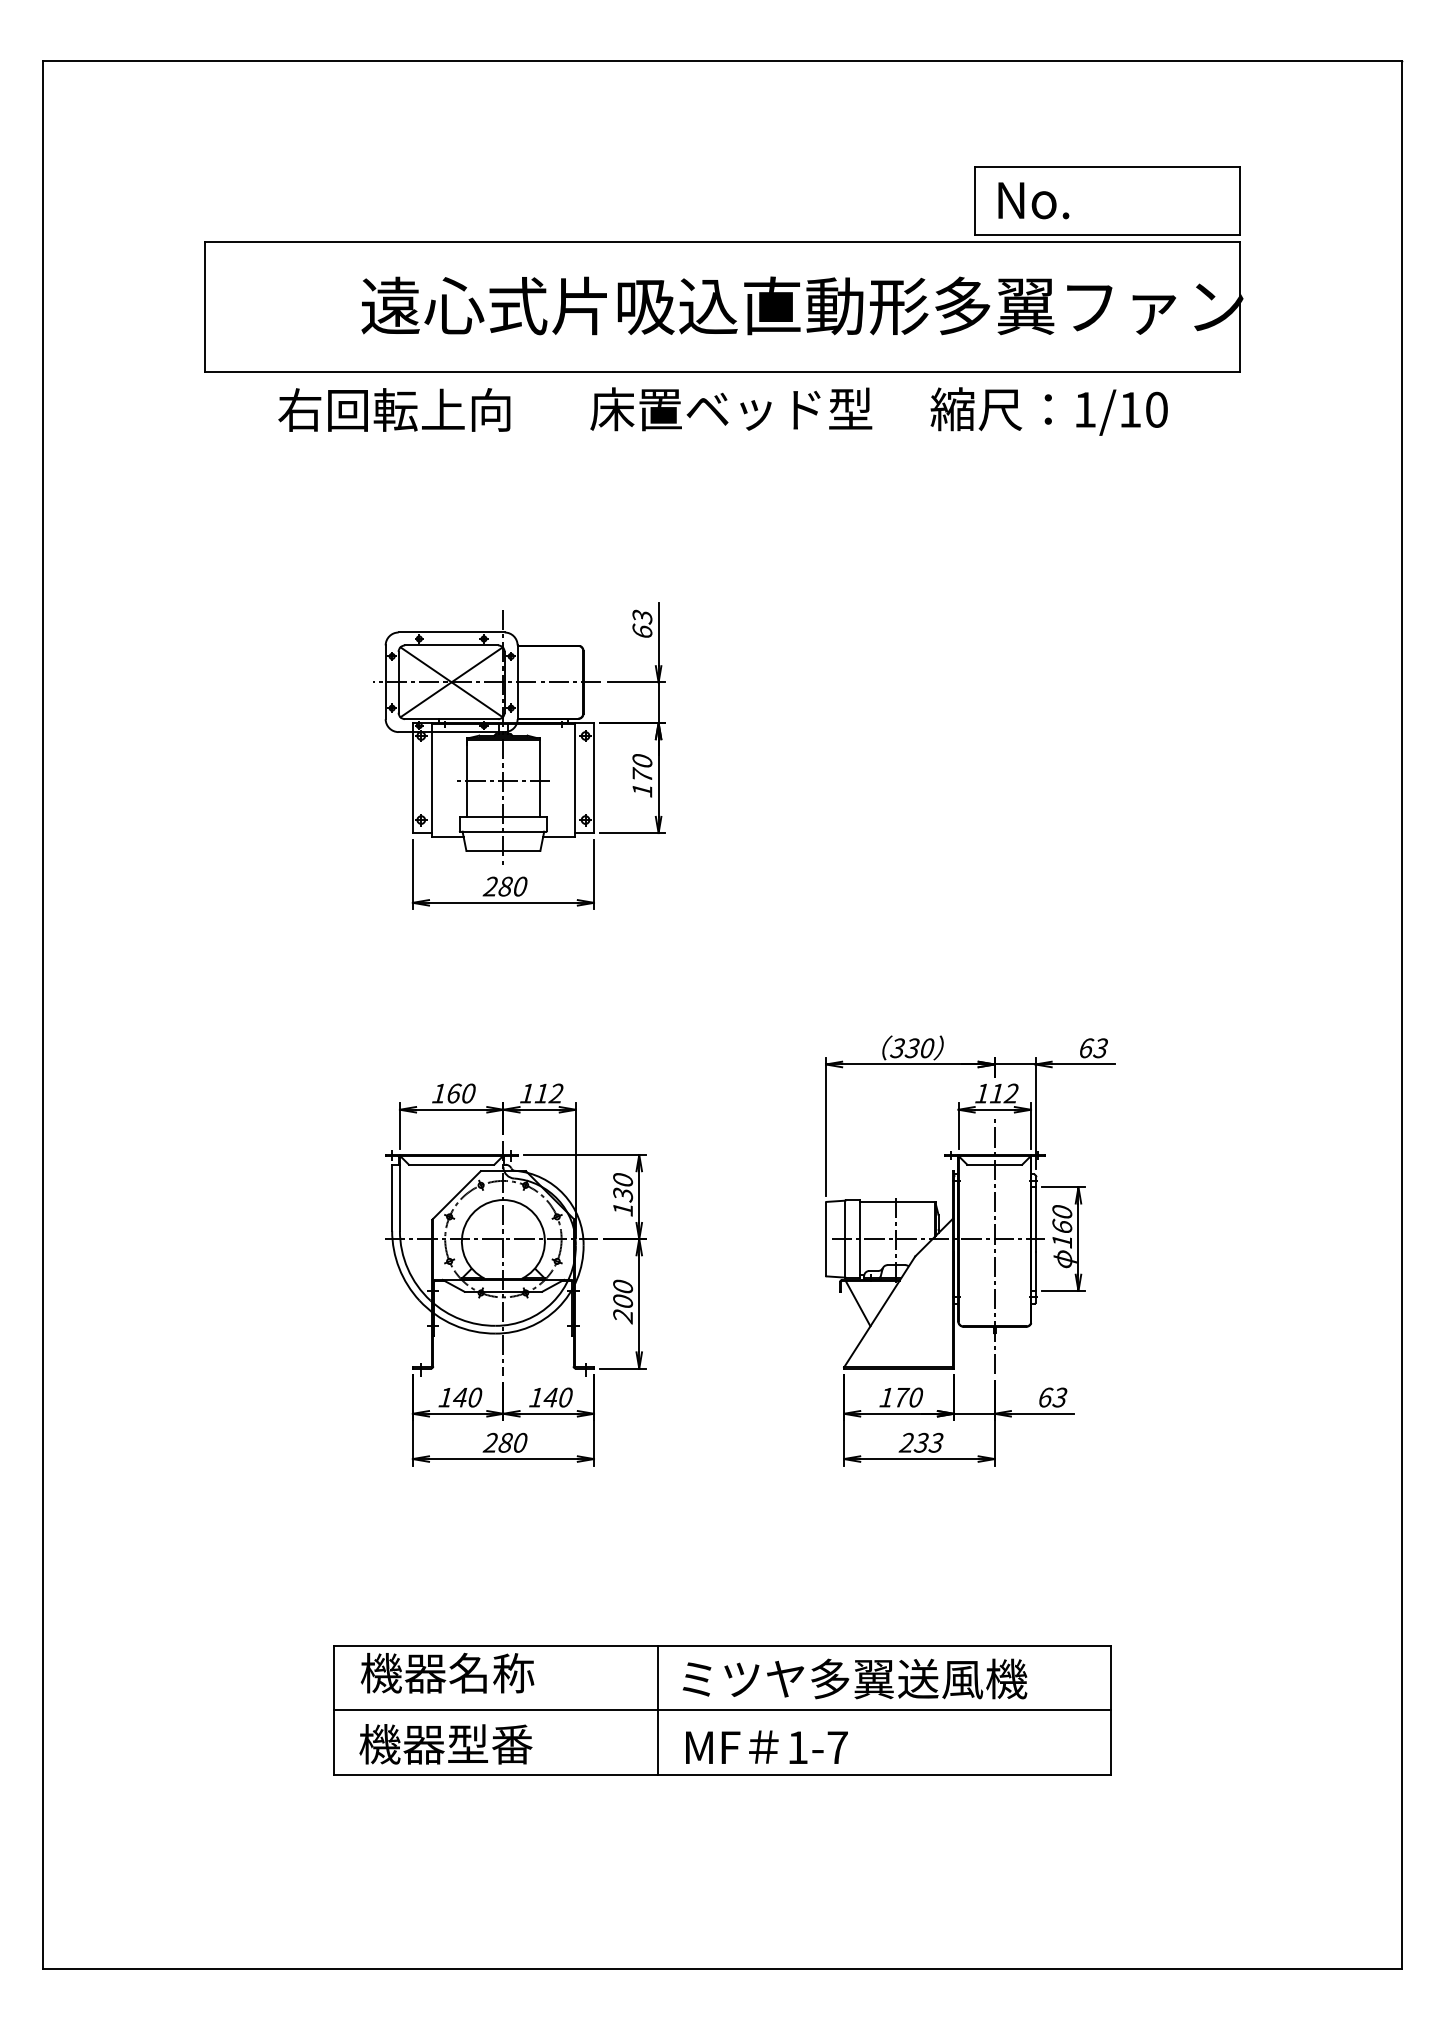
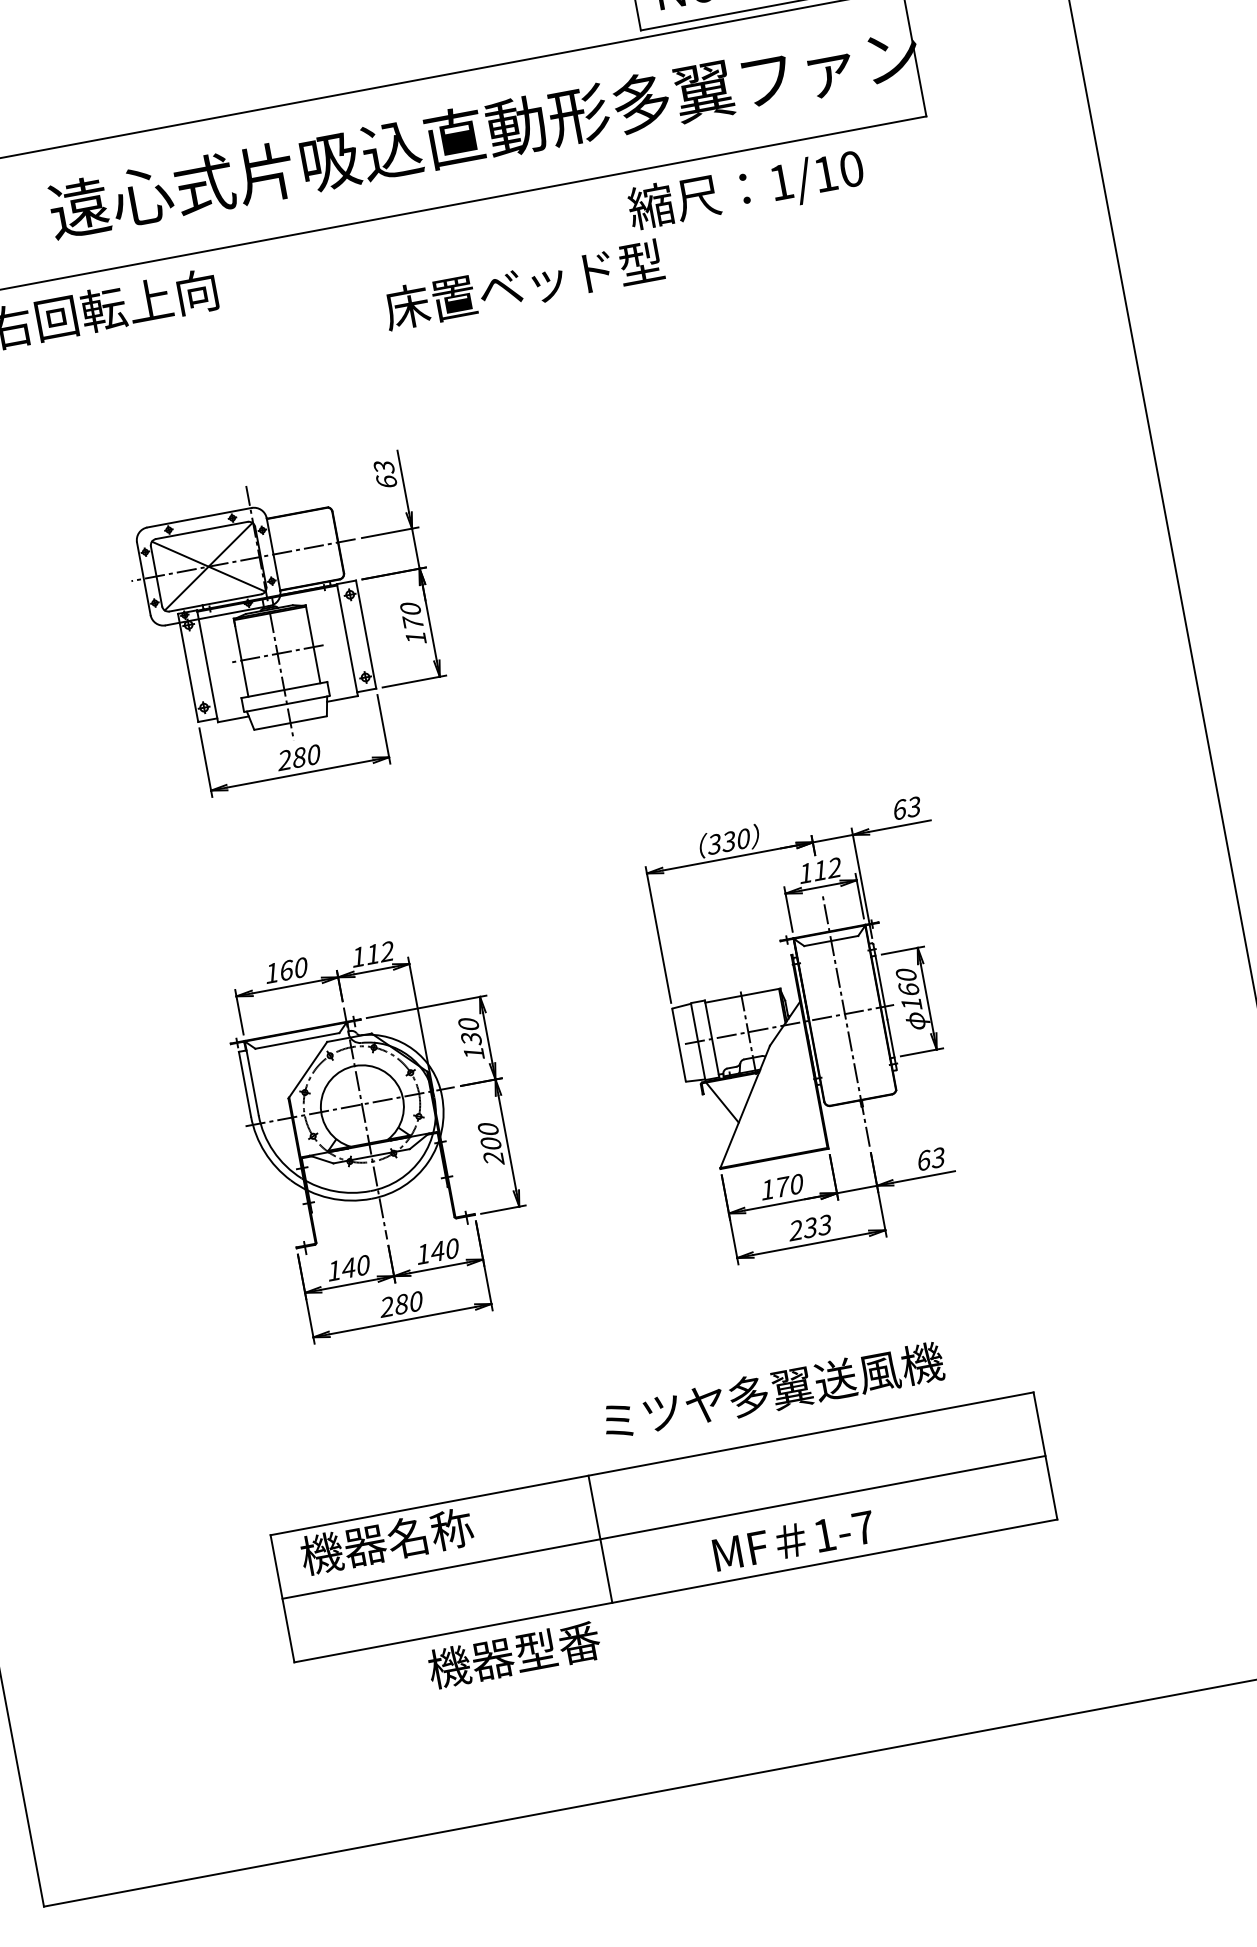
text: (731, 409) -> (524, 285), moved
text: (854, 1678) -> (772, 1391), moved
text: (445, 1744) -> (513, 1655), moved
text: (766, 1746) -> (793, 1539), moved

